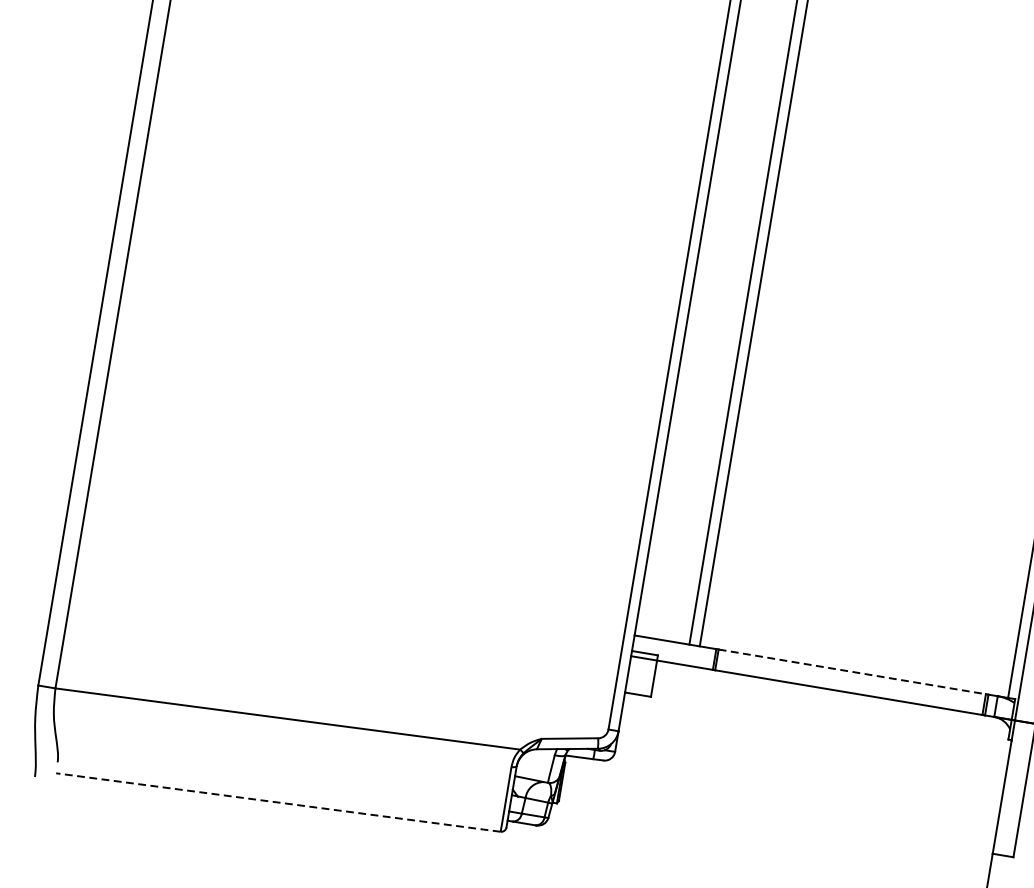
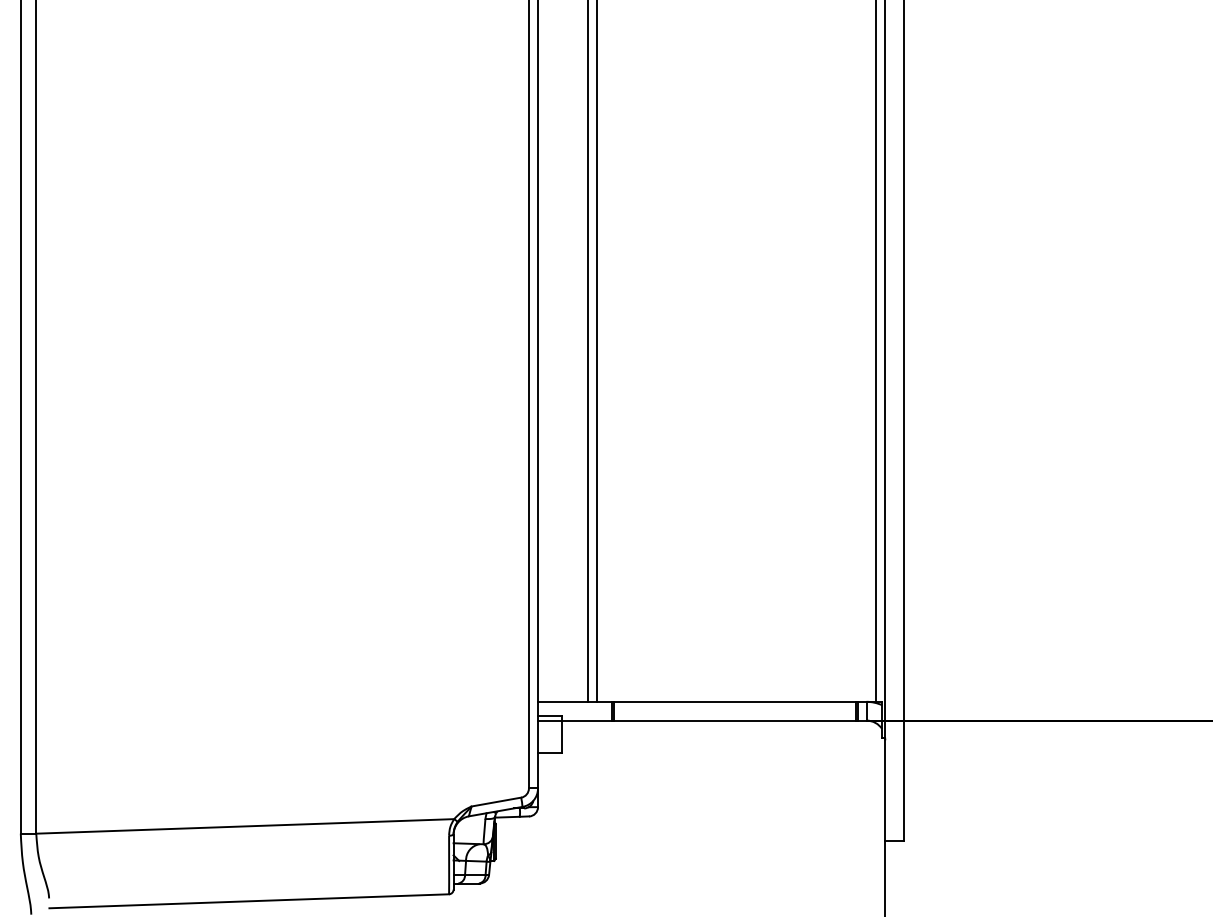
line: (851, 671) -> (734, 701), dashed -> solid
line: (278, 802) -> (249, 901), dashed -> solid

